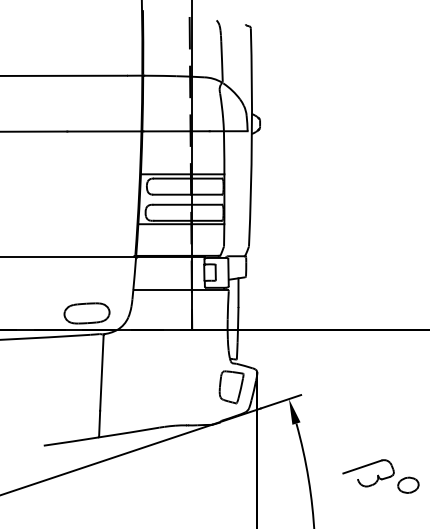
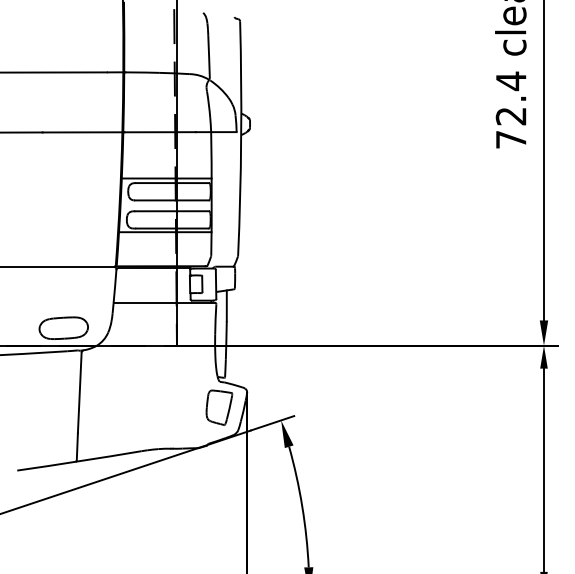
part: (380, 476) -> (379, 503), removed

